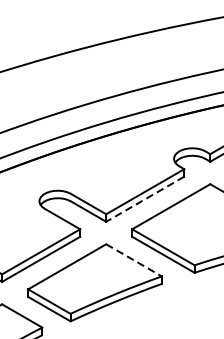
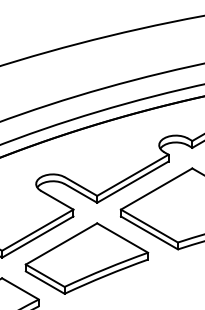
line: (144, 199) -> (132, 182), dashed -> solid
line: (134, 260) -> (123, 238), dashed -> solid

